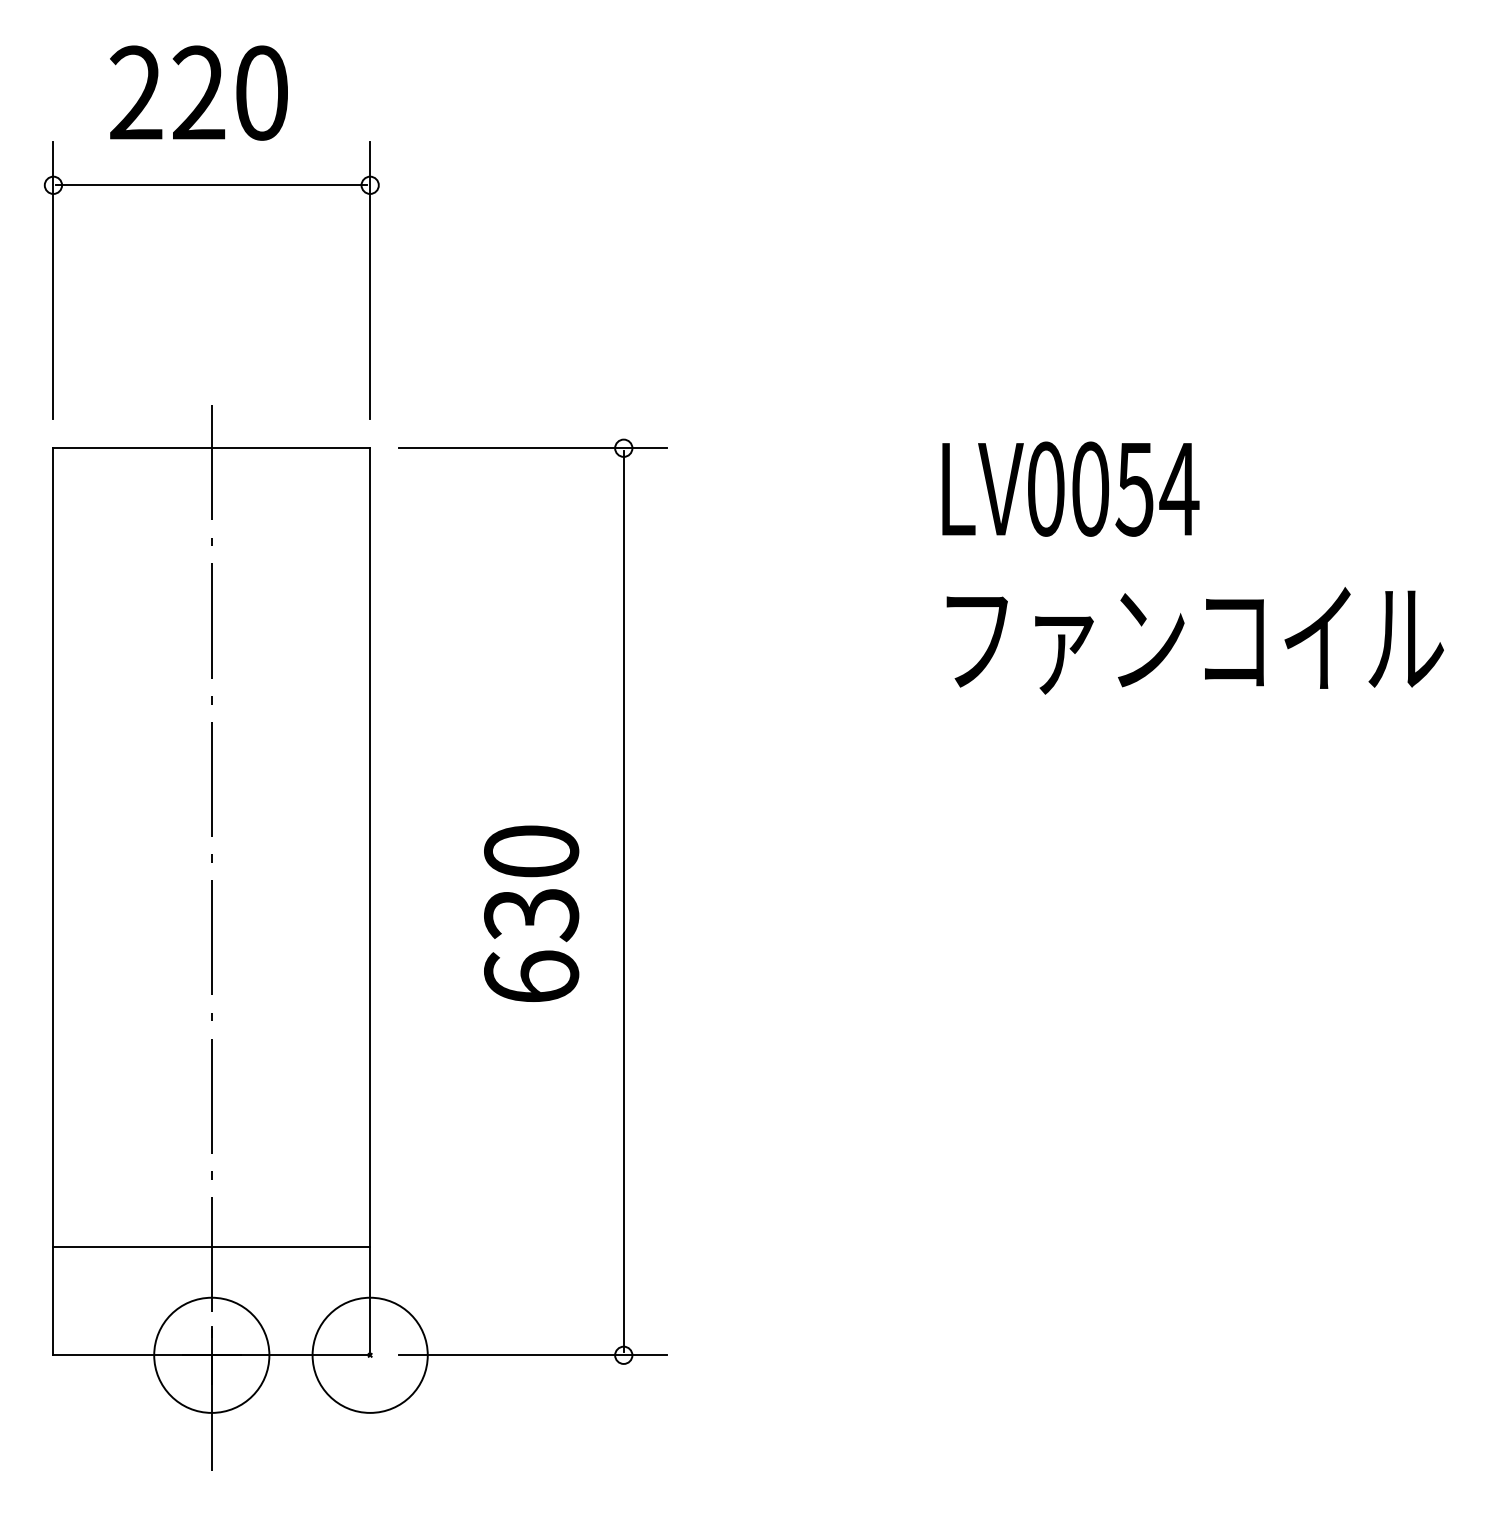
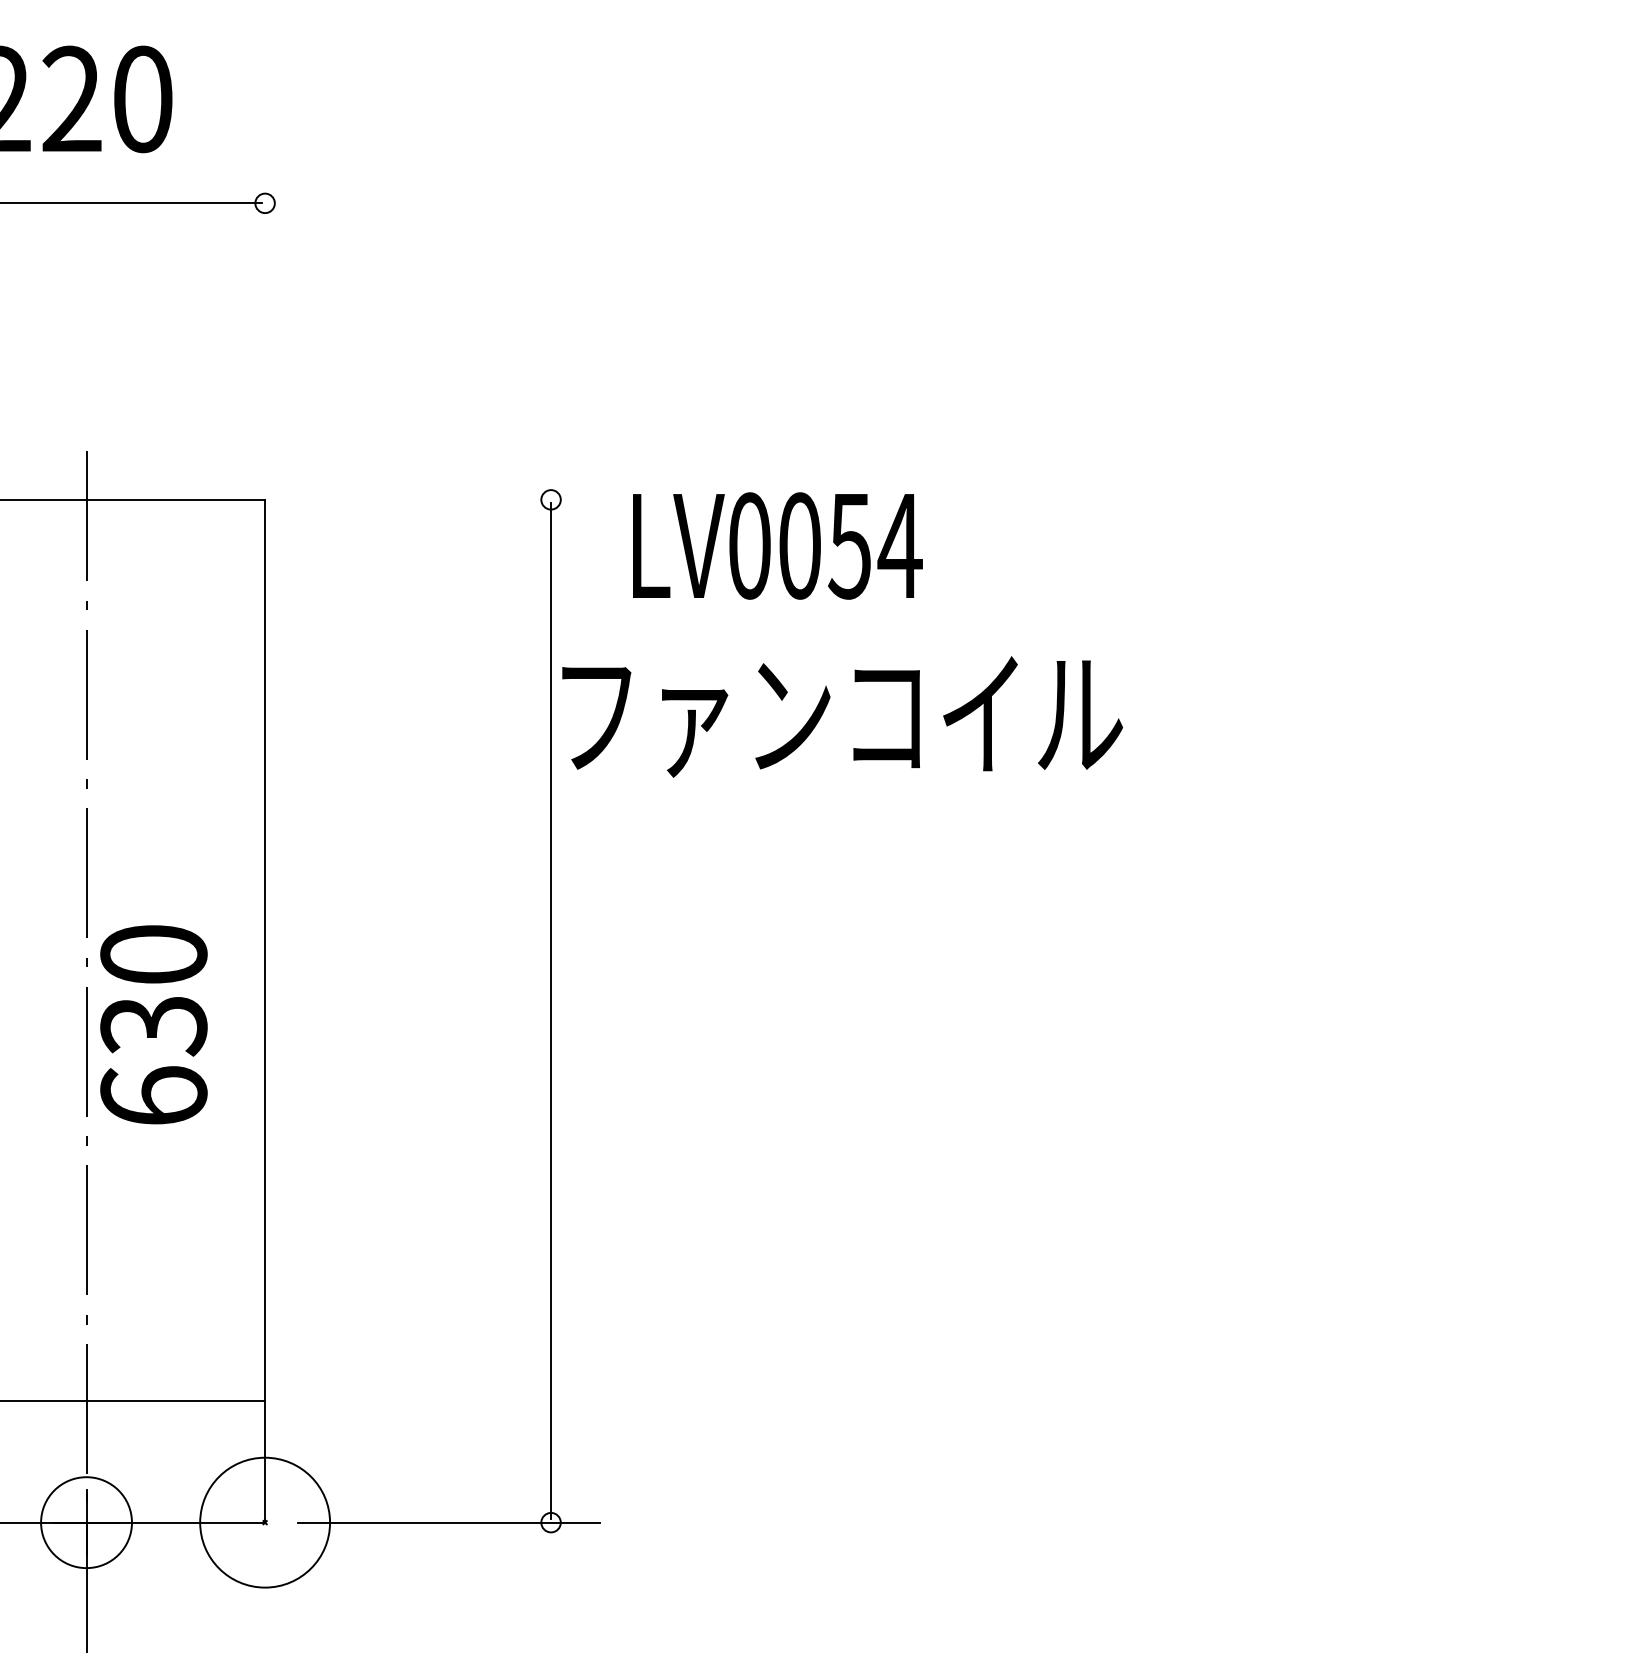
line: (370, 280) -> (265, 310), removed
line: (532, 448) -> (448, 500), removed
text: (1070, 488) -> (777, 545), moved
text: (1194, 640) -> (841, 716), moved
text: (531, 913) -> (153, 1024), moved
circle: (211, 1354) -> (86, 1521), size x0.7

